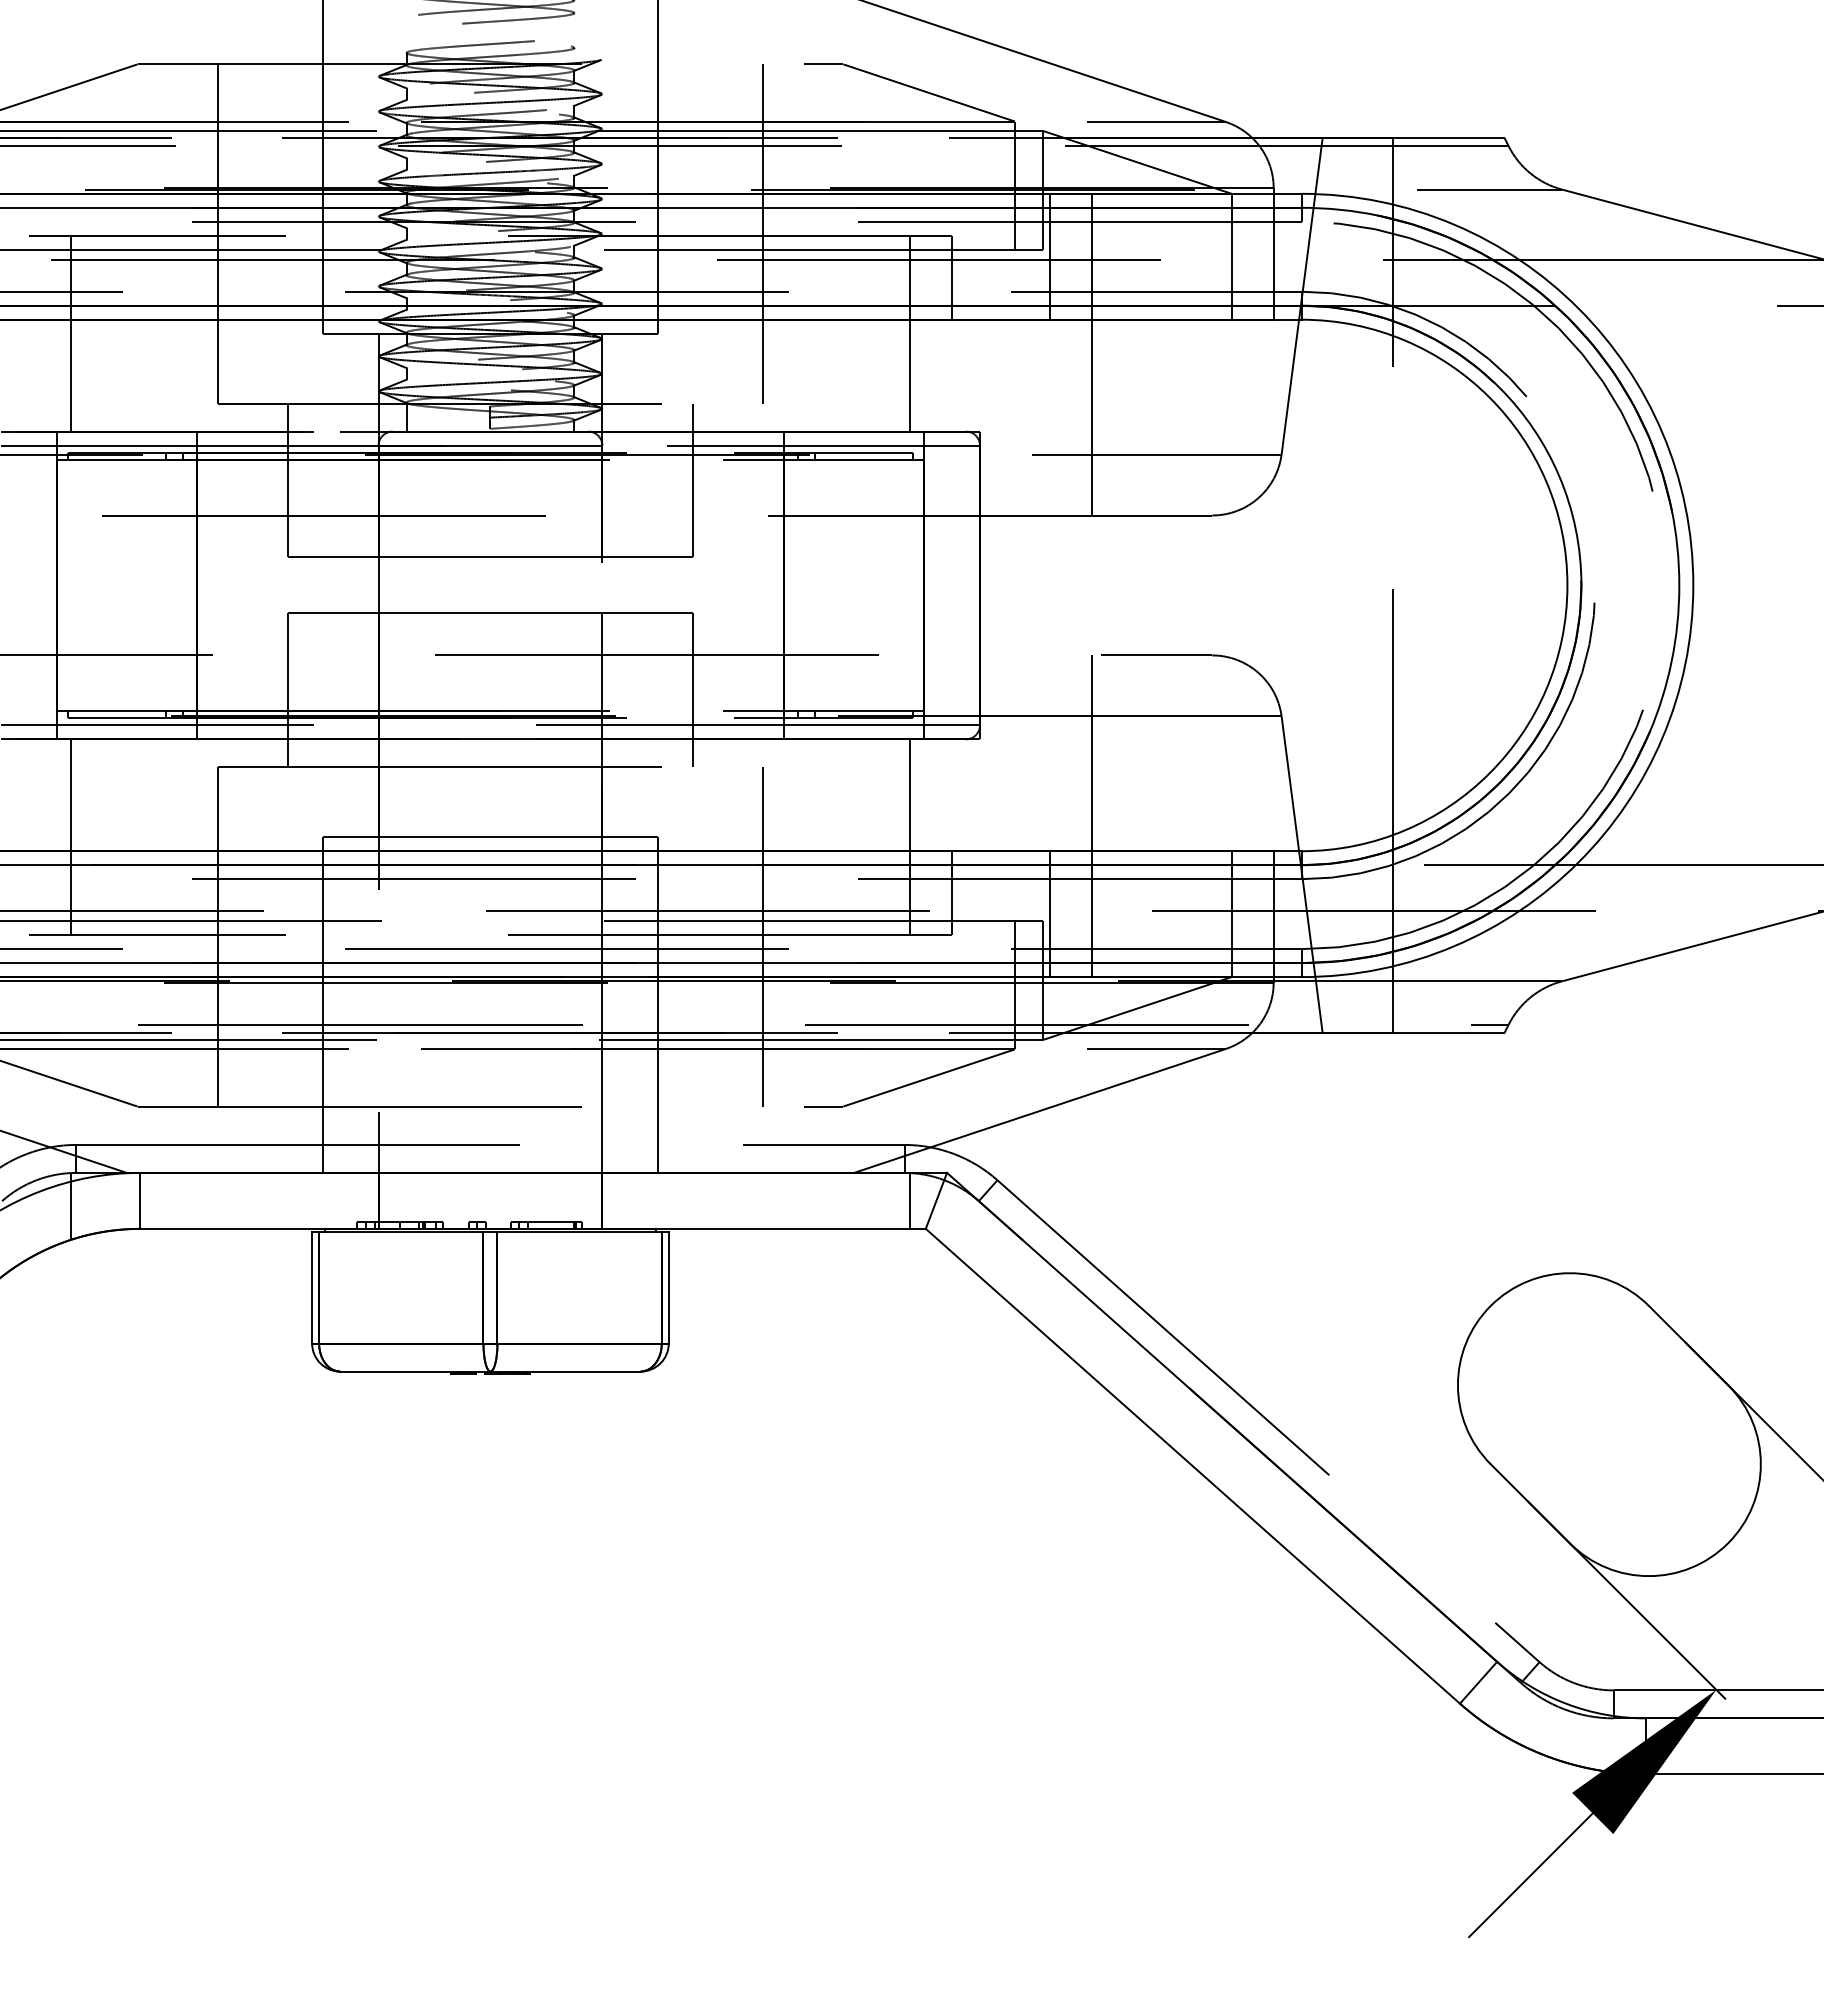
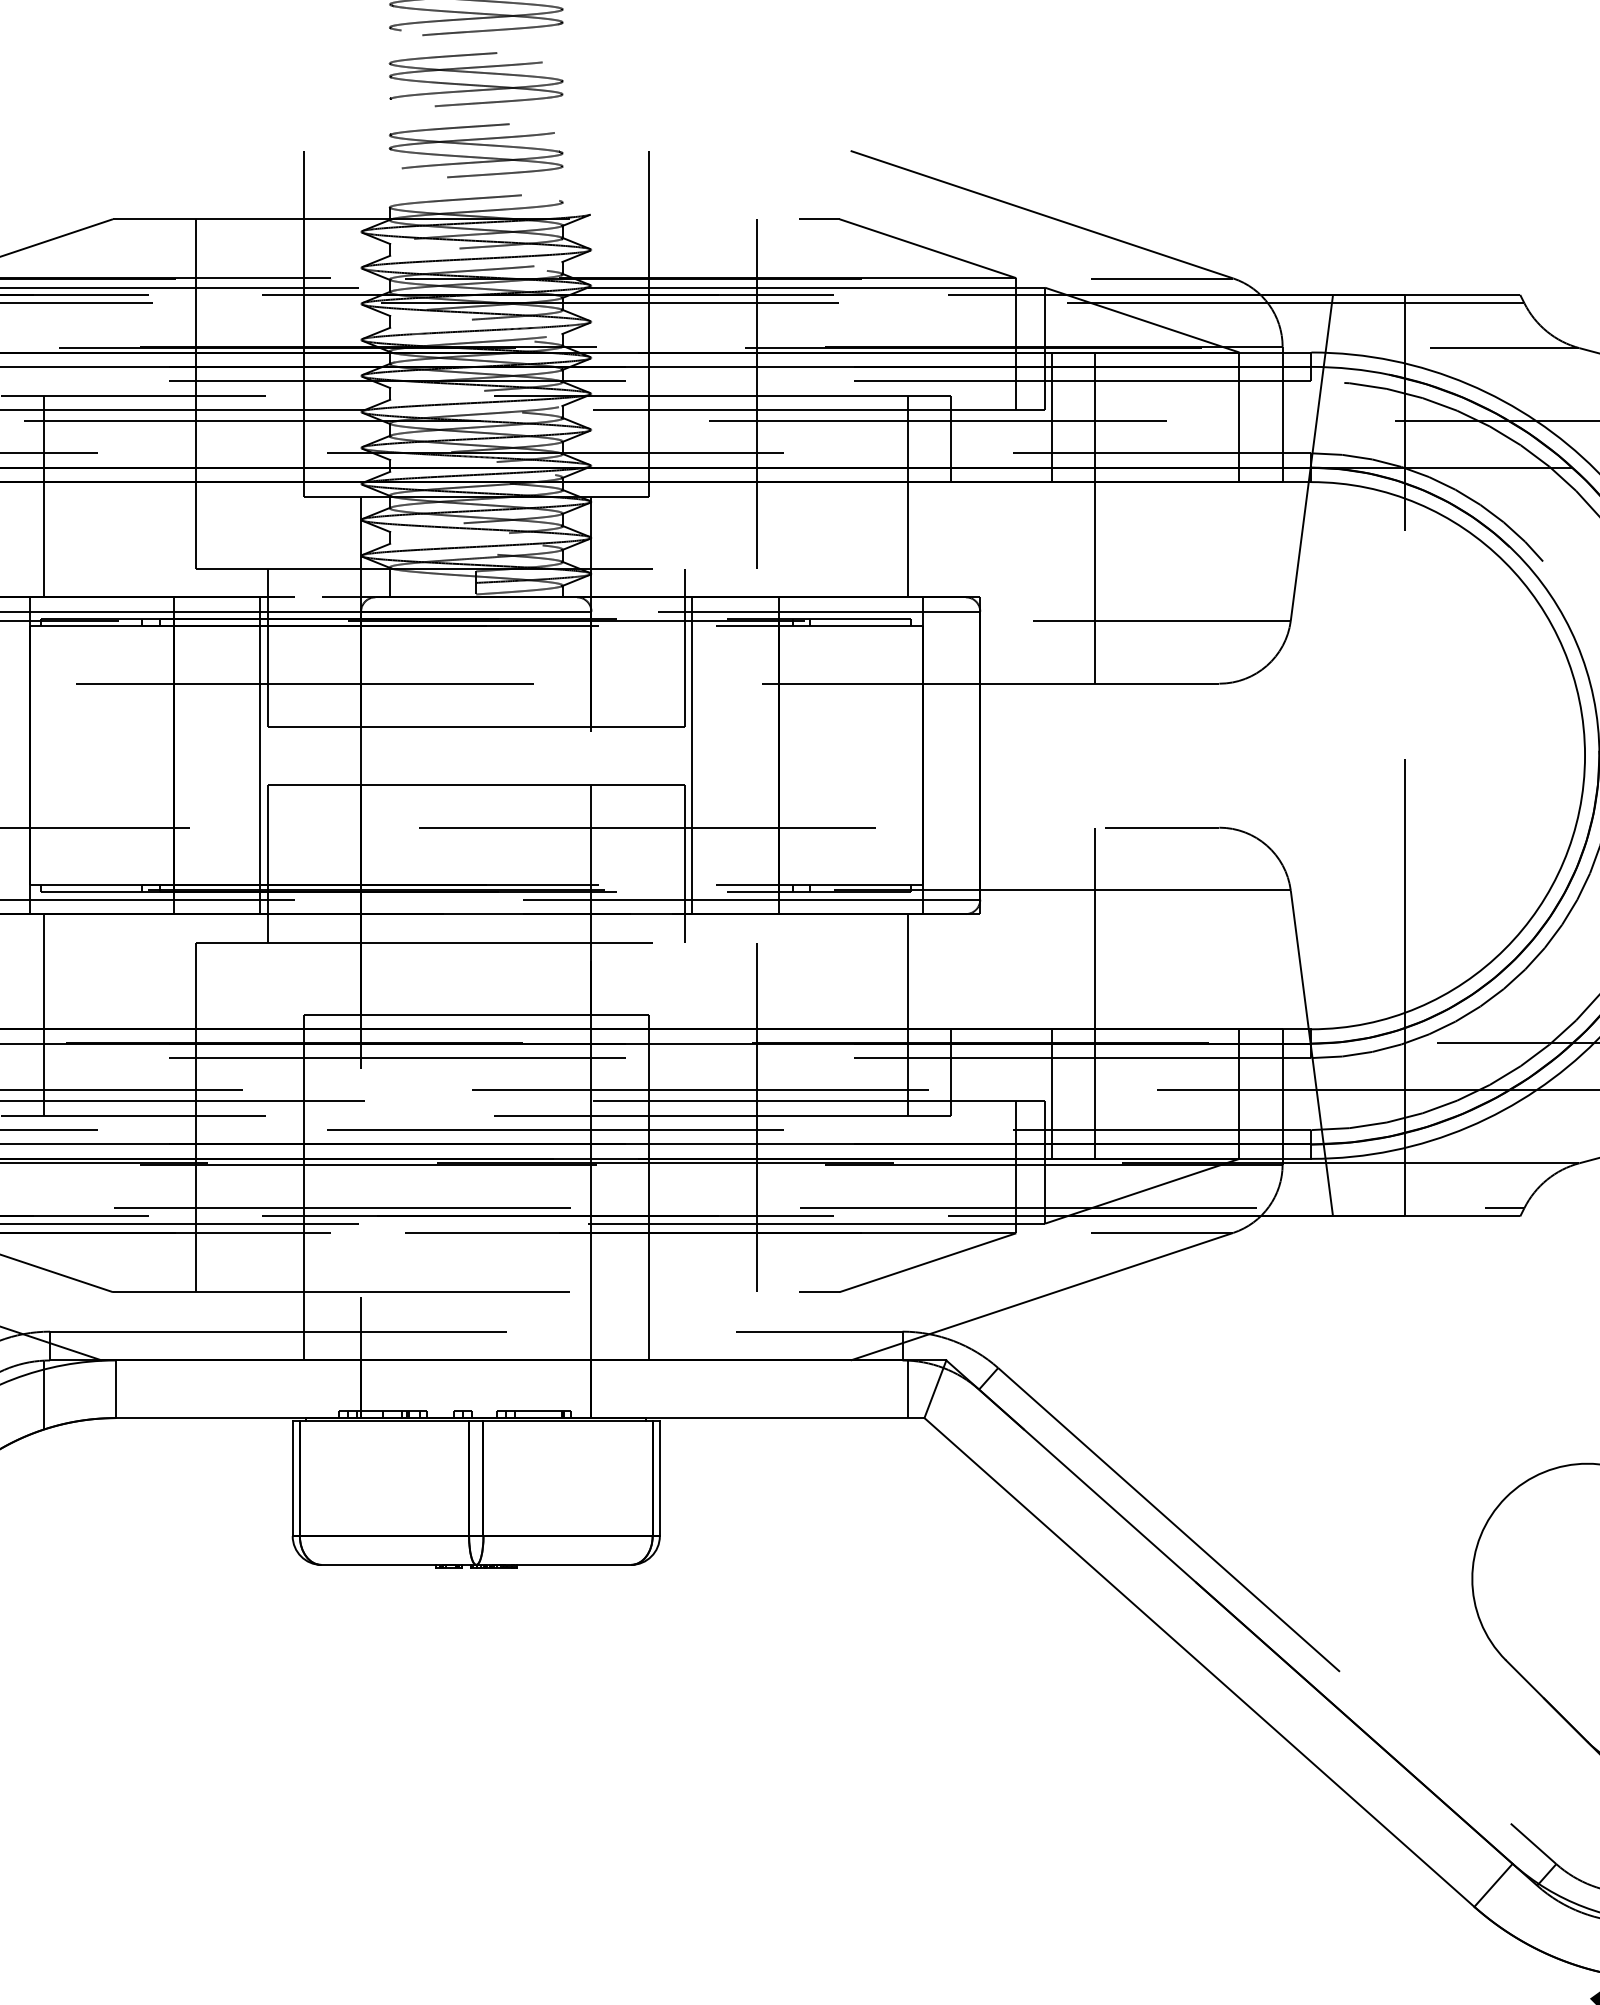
line: (280, 585) -> (260, 755), added
line: (700, 585) -> (692, 755), added

